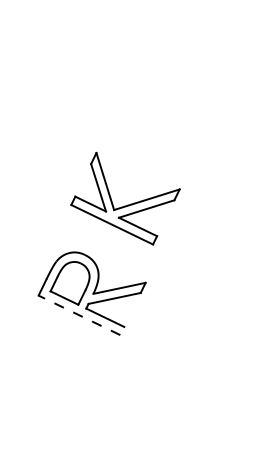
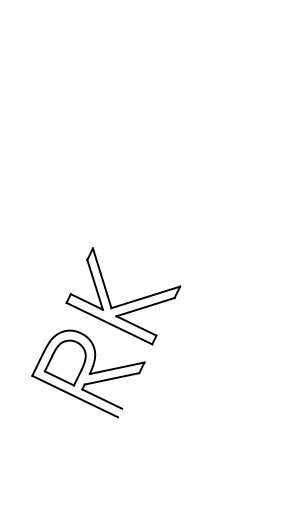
part: (127, 204) -> (125, 302), moved
line: (79, 315) -> (75, 396), dashed -> solid

